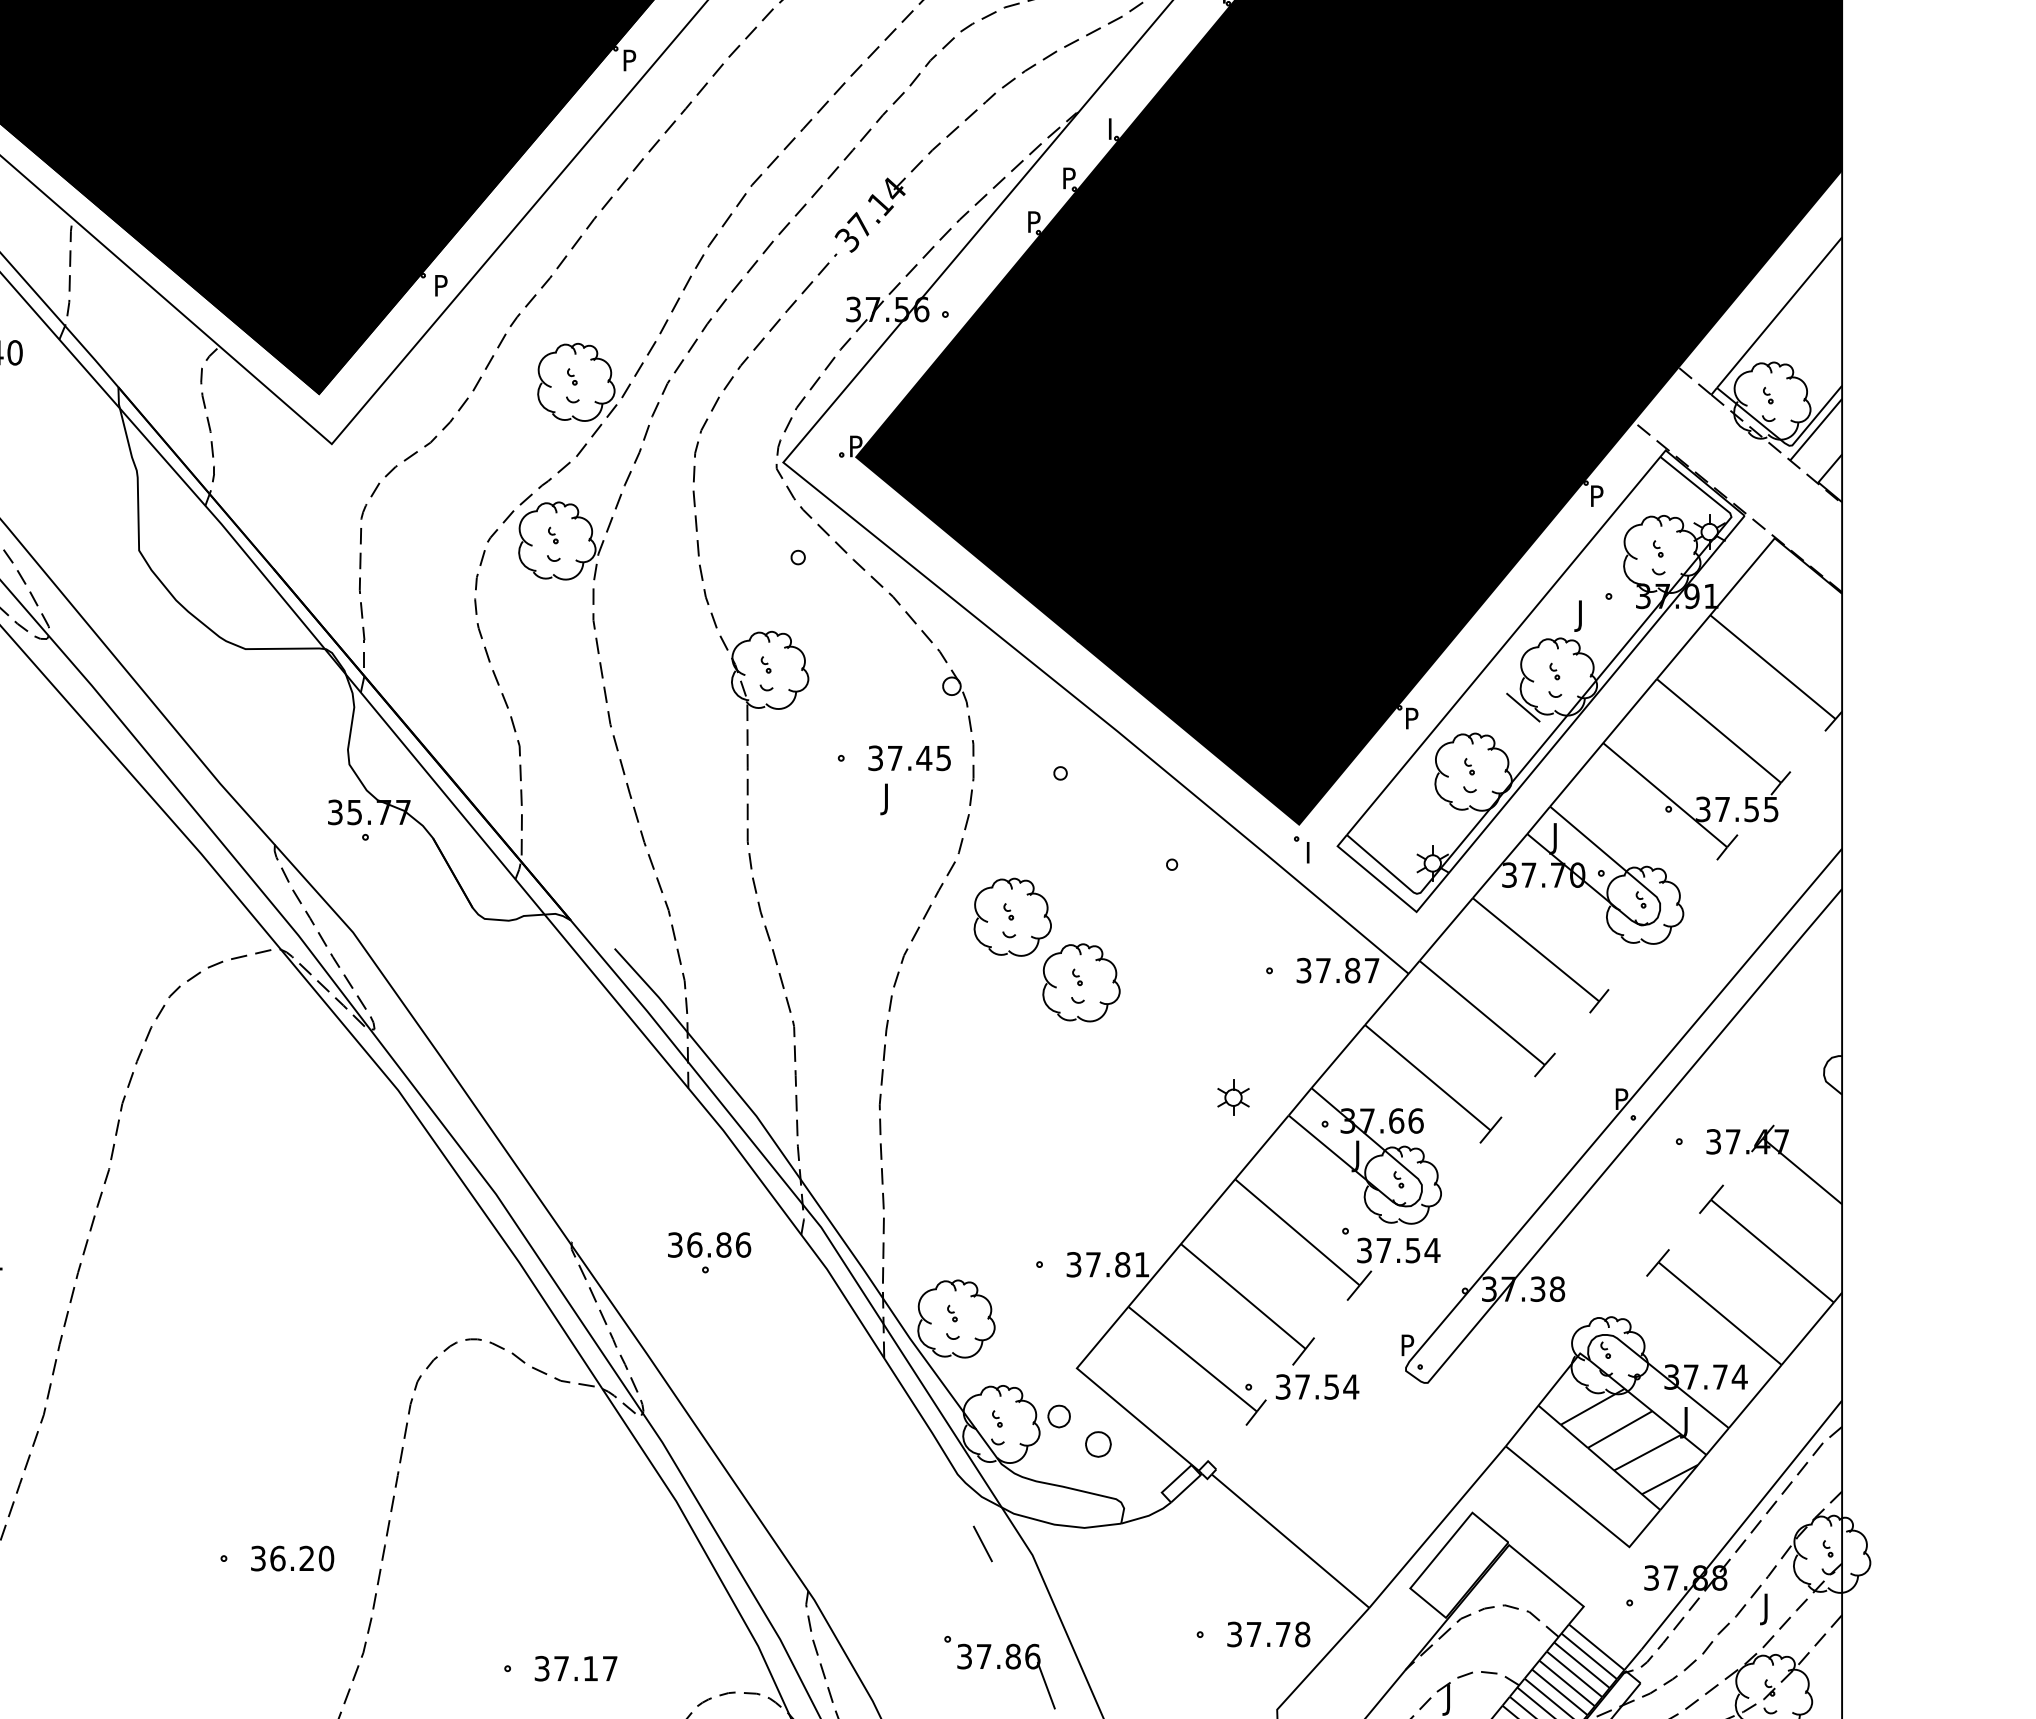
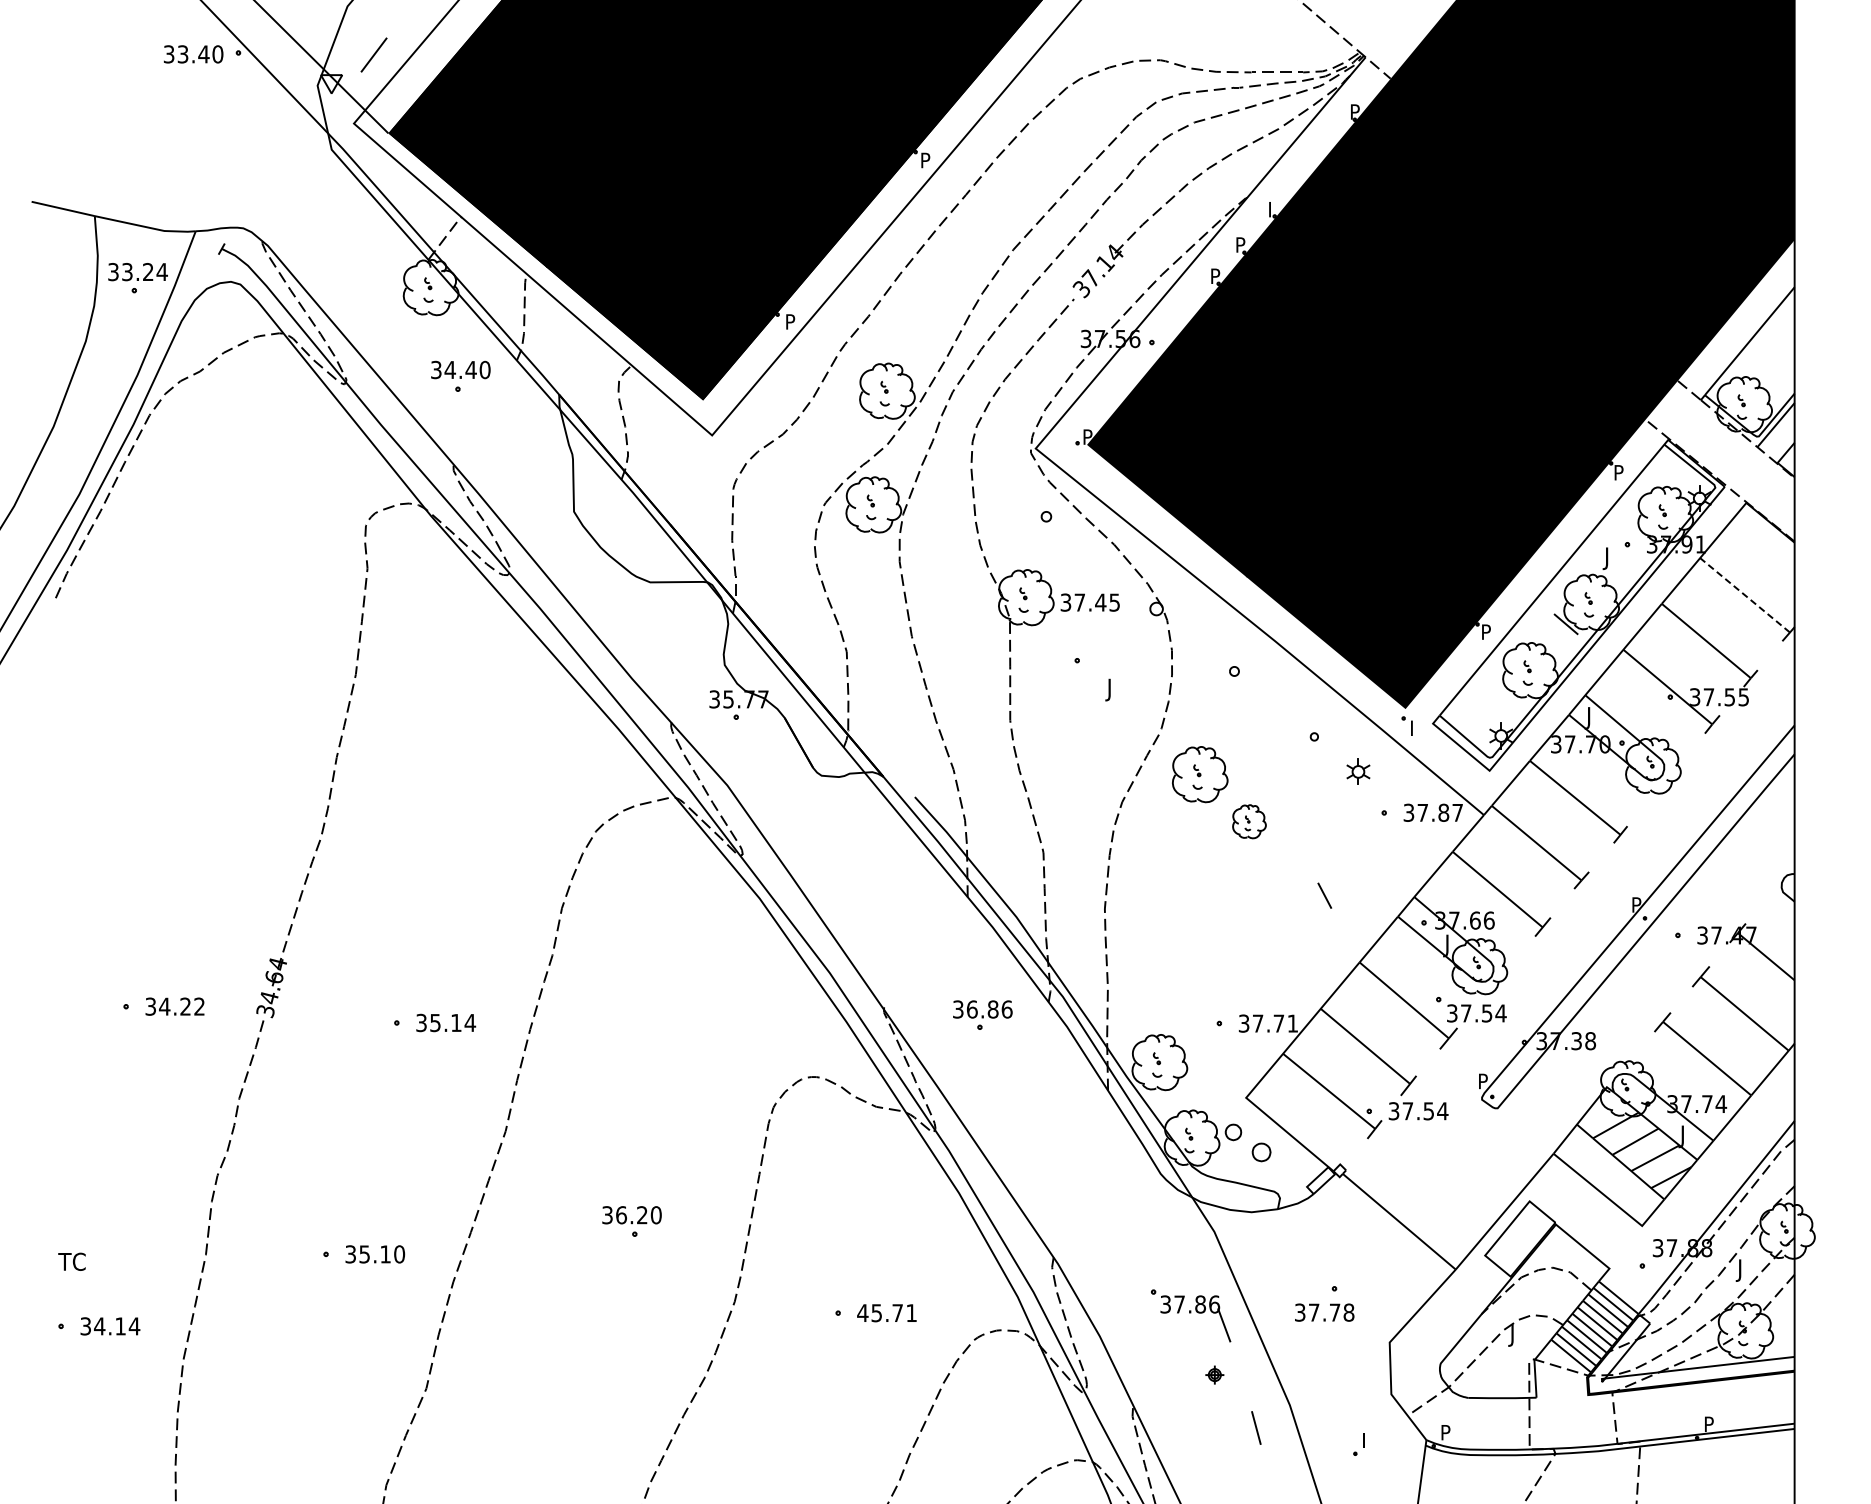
line: (1772, 667) -> (1744, 595), solid -> dashed
text: (908, 758) -> (1089, 602), moved
part: (1081, 982) -> (1249, 821), size x0.6
part: (1233, 1097) -> (1358, 771), moved
text: (1121, 1264) -> (1278, 1023), 37.81 -> 37.71
line: (982, 1543) -> (1324, 895), moved
text: (291, 1558) -> (631, 1215), moved
text: (1268, 1634) -> (1324, 1312), moved
text: (575, 1669) -> (886, 1313), 37.17 -> 45.71

